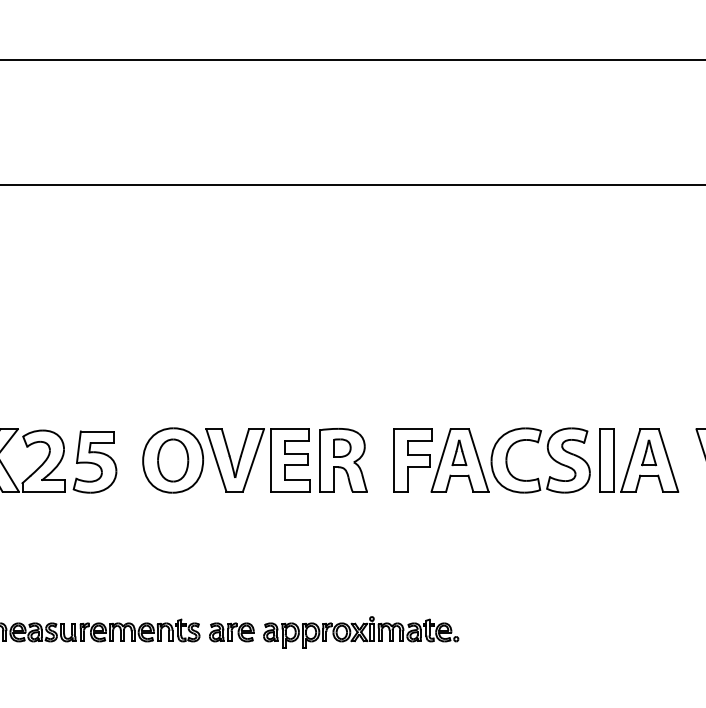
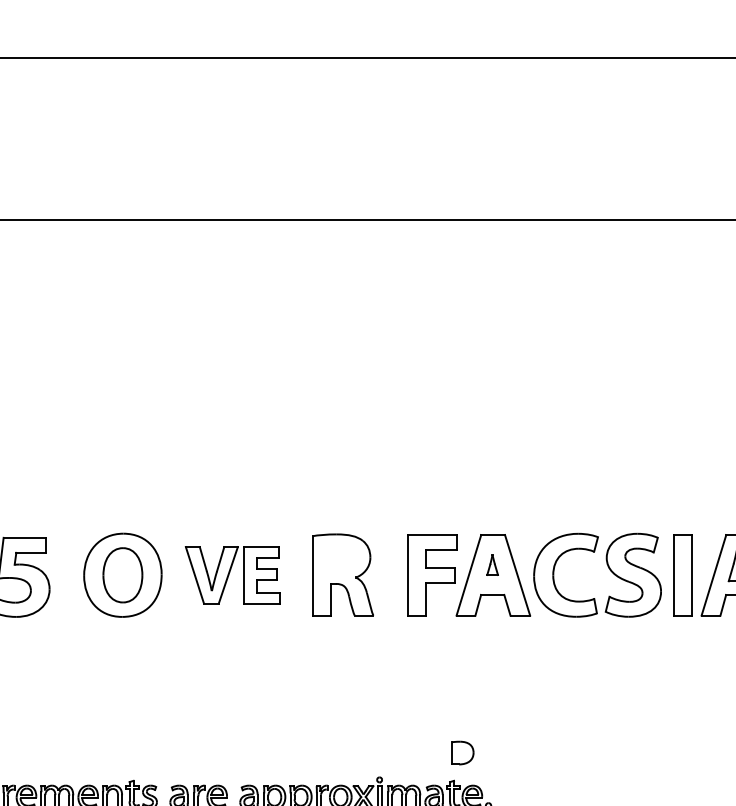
part: (342, 447) -> (462, 752), moved
part: (459, 452) -> (492, 564), size x0.6
part: (257, 460) -> (231, 575), size x0.7

